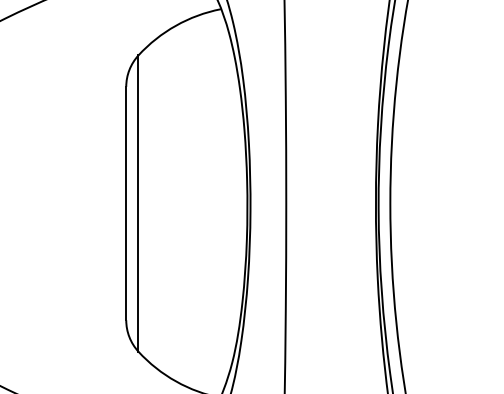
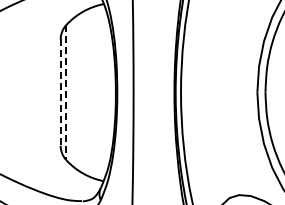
line: (125, 205) -> (60, 93), solid -> dashed
line: (138, 205) -> (66, 93), solid -> dashed

